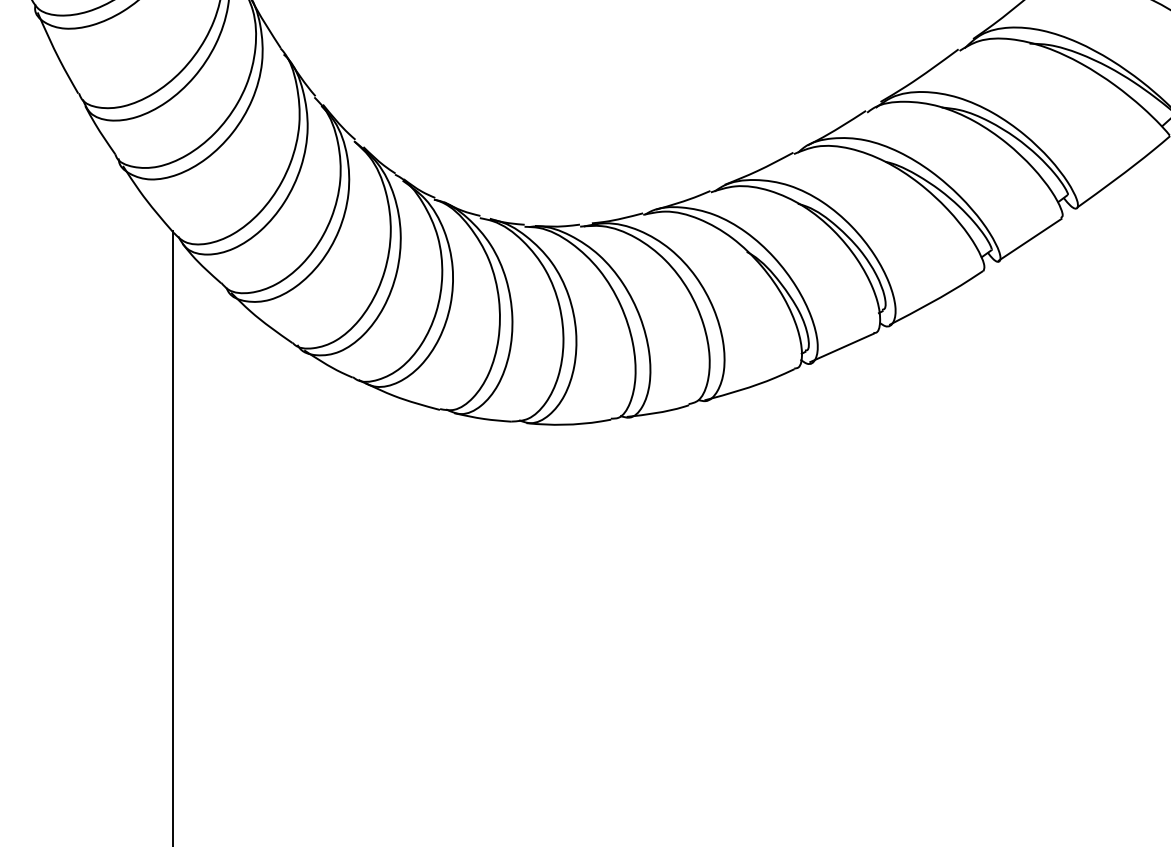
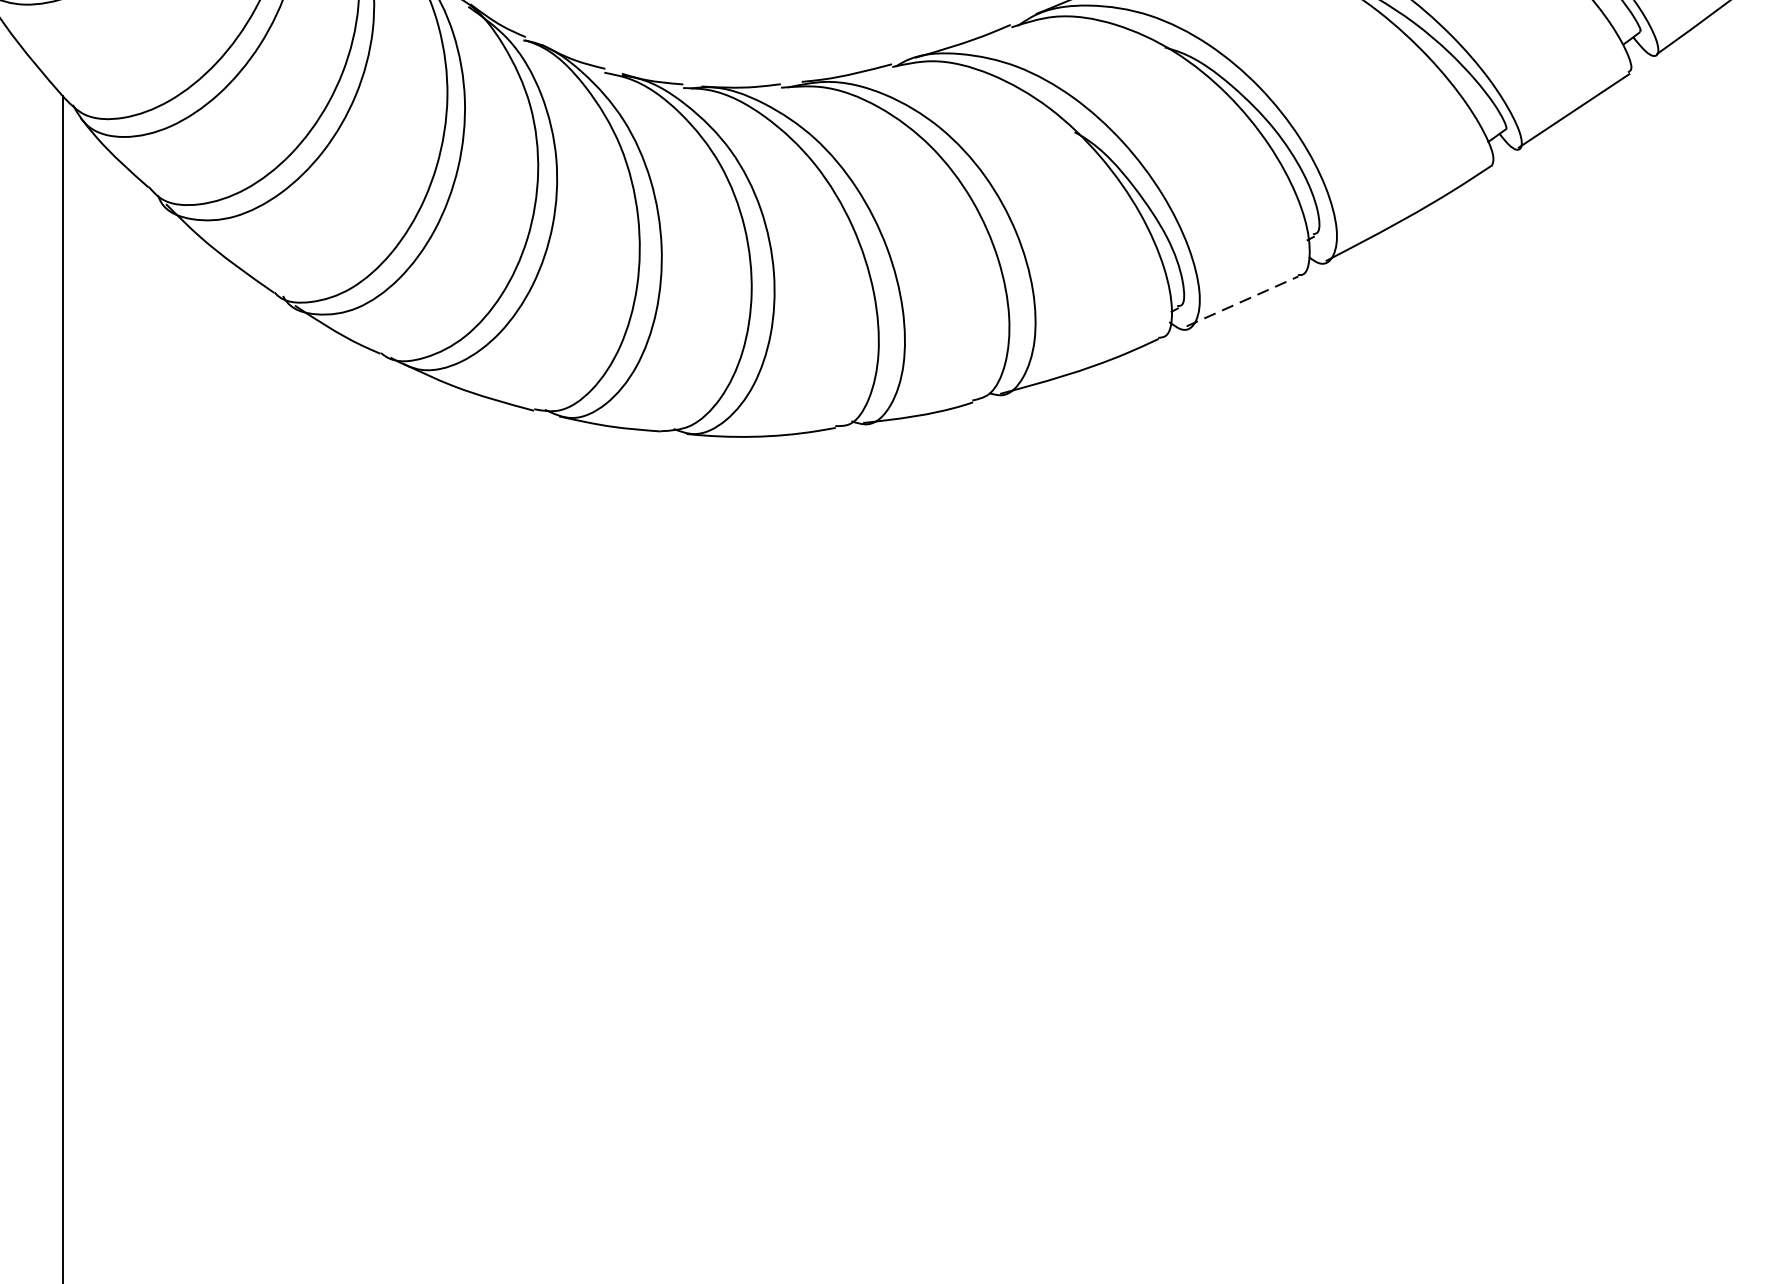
line: (841, 347) -> (1241, 300), solid -> dashed

